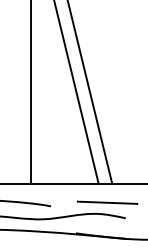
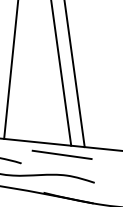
line: (107, 202) -> (62, 154), moved

